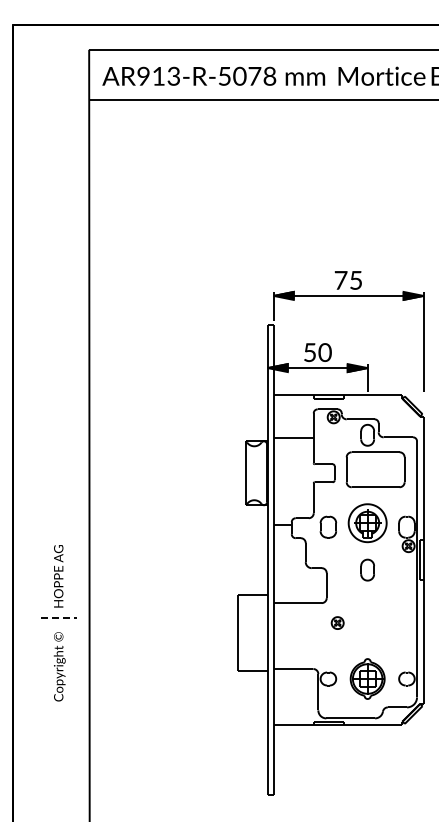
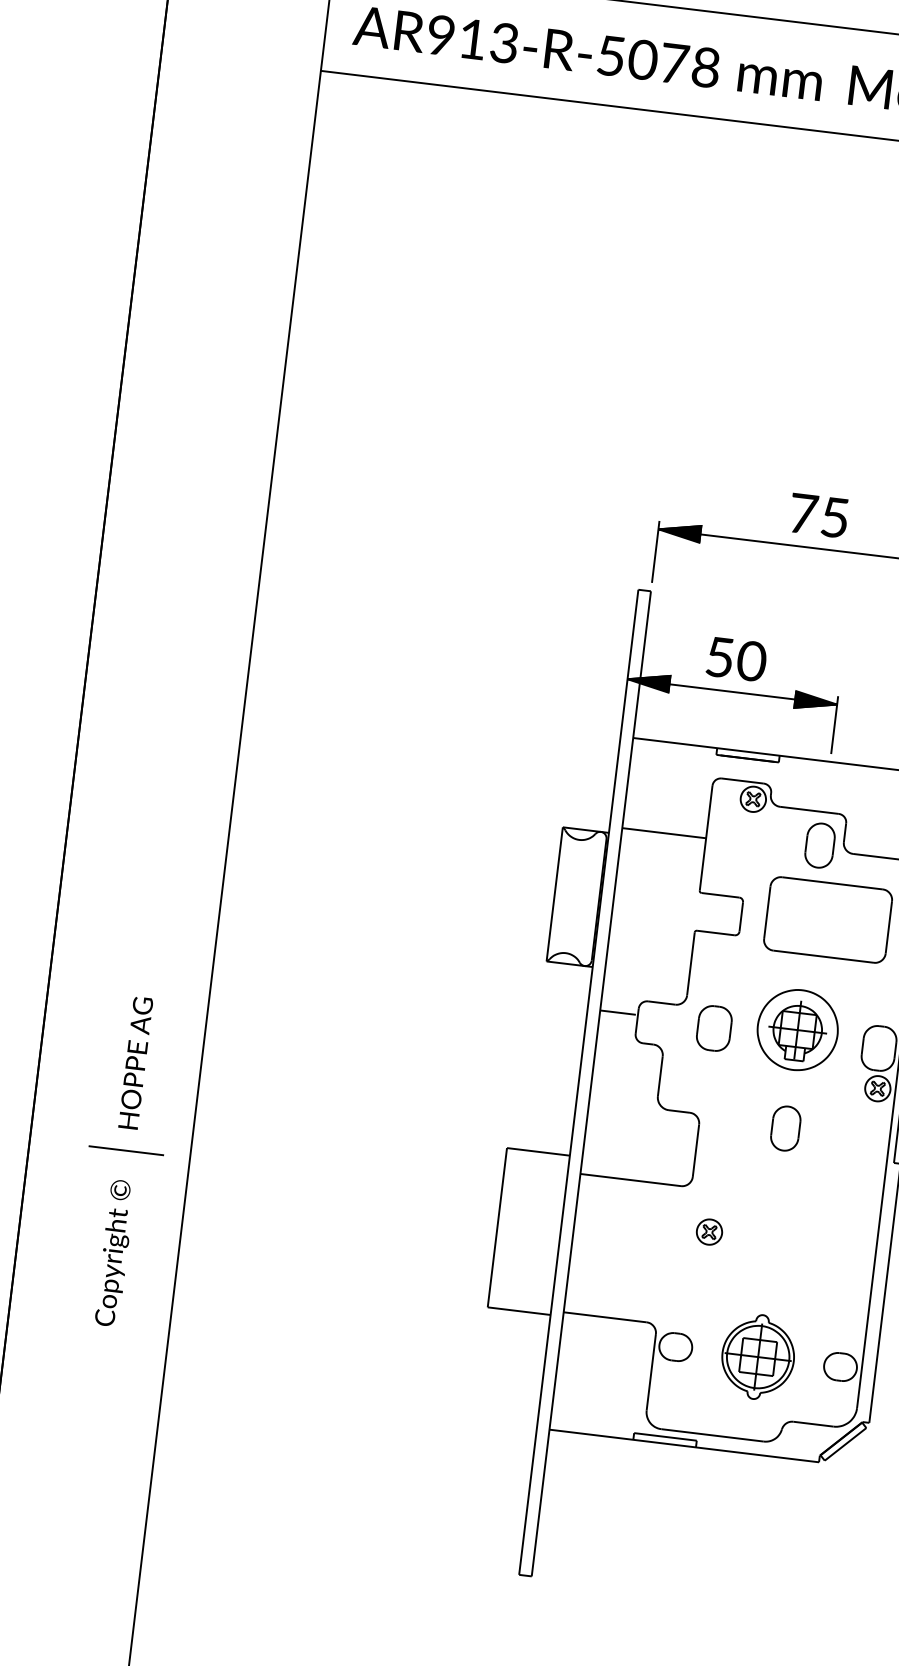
line: (59, 618) -> (126, 1151), dashed -> solid

